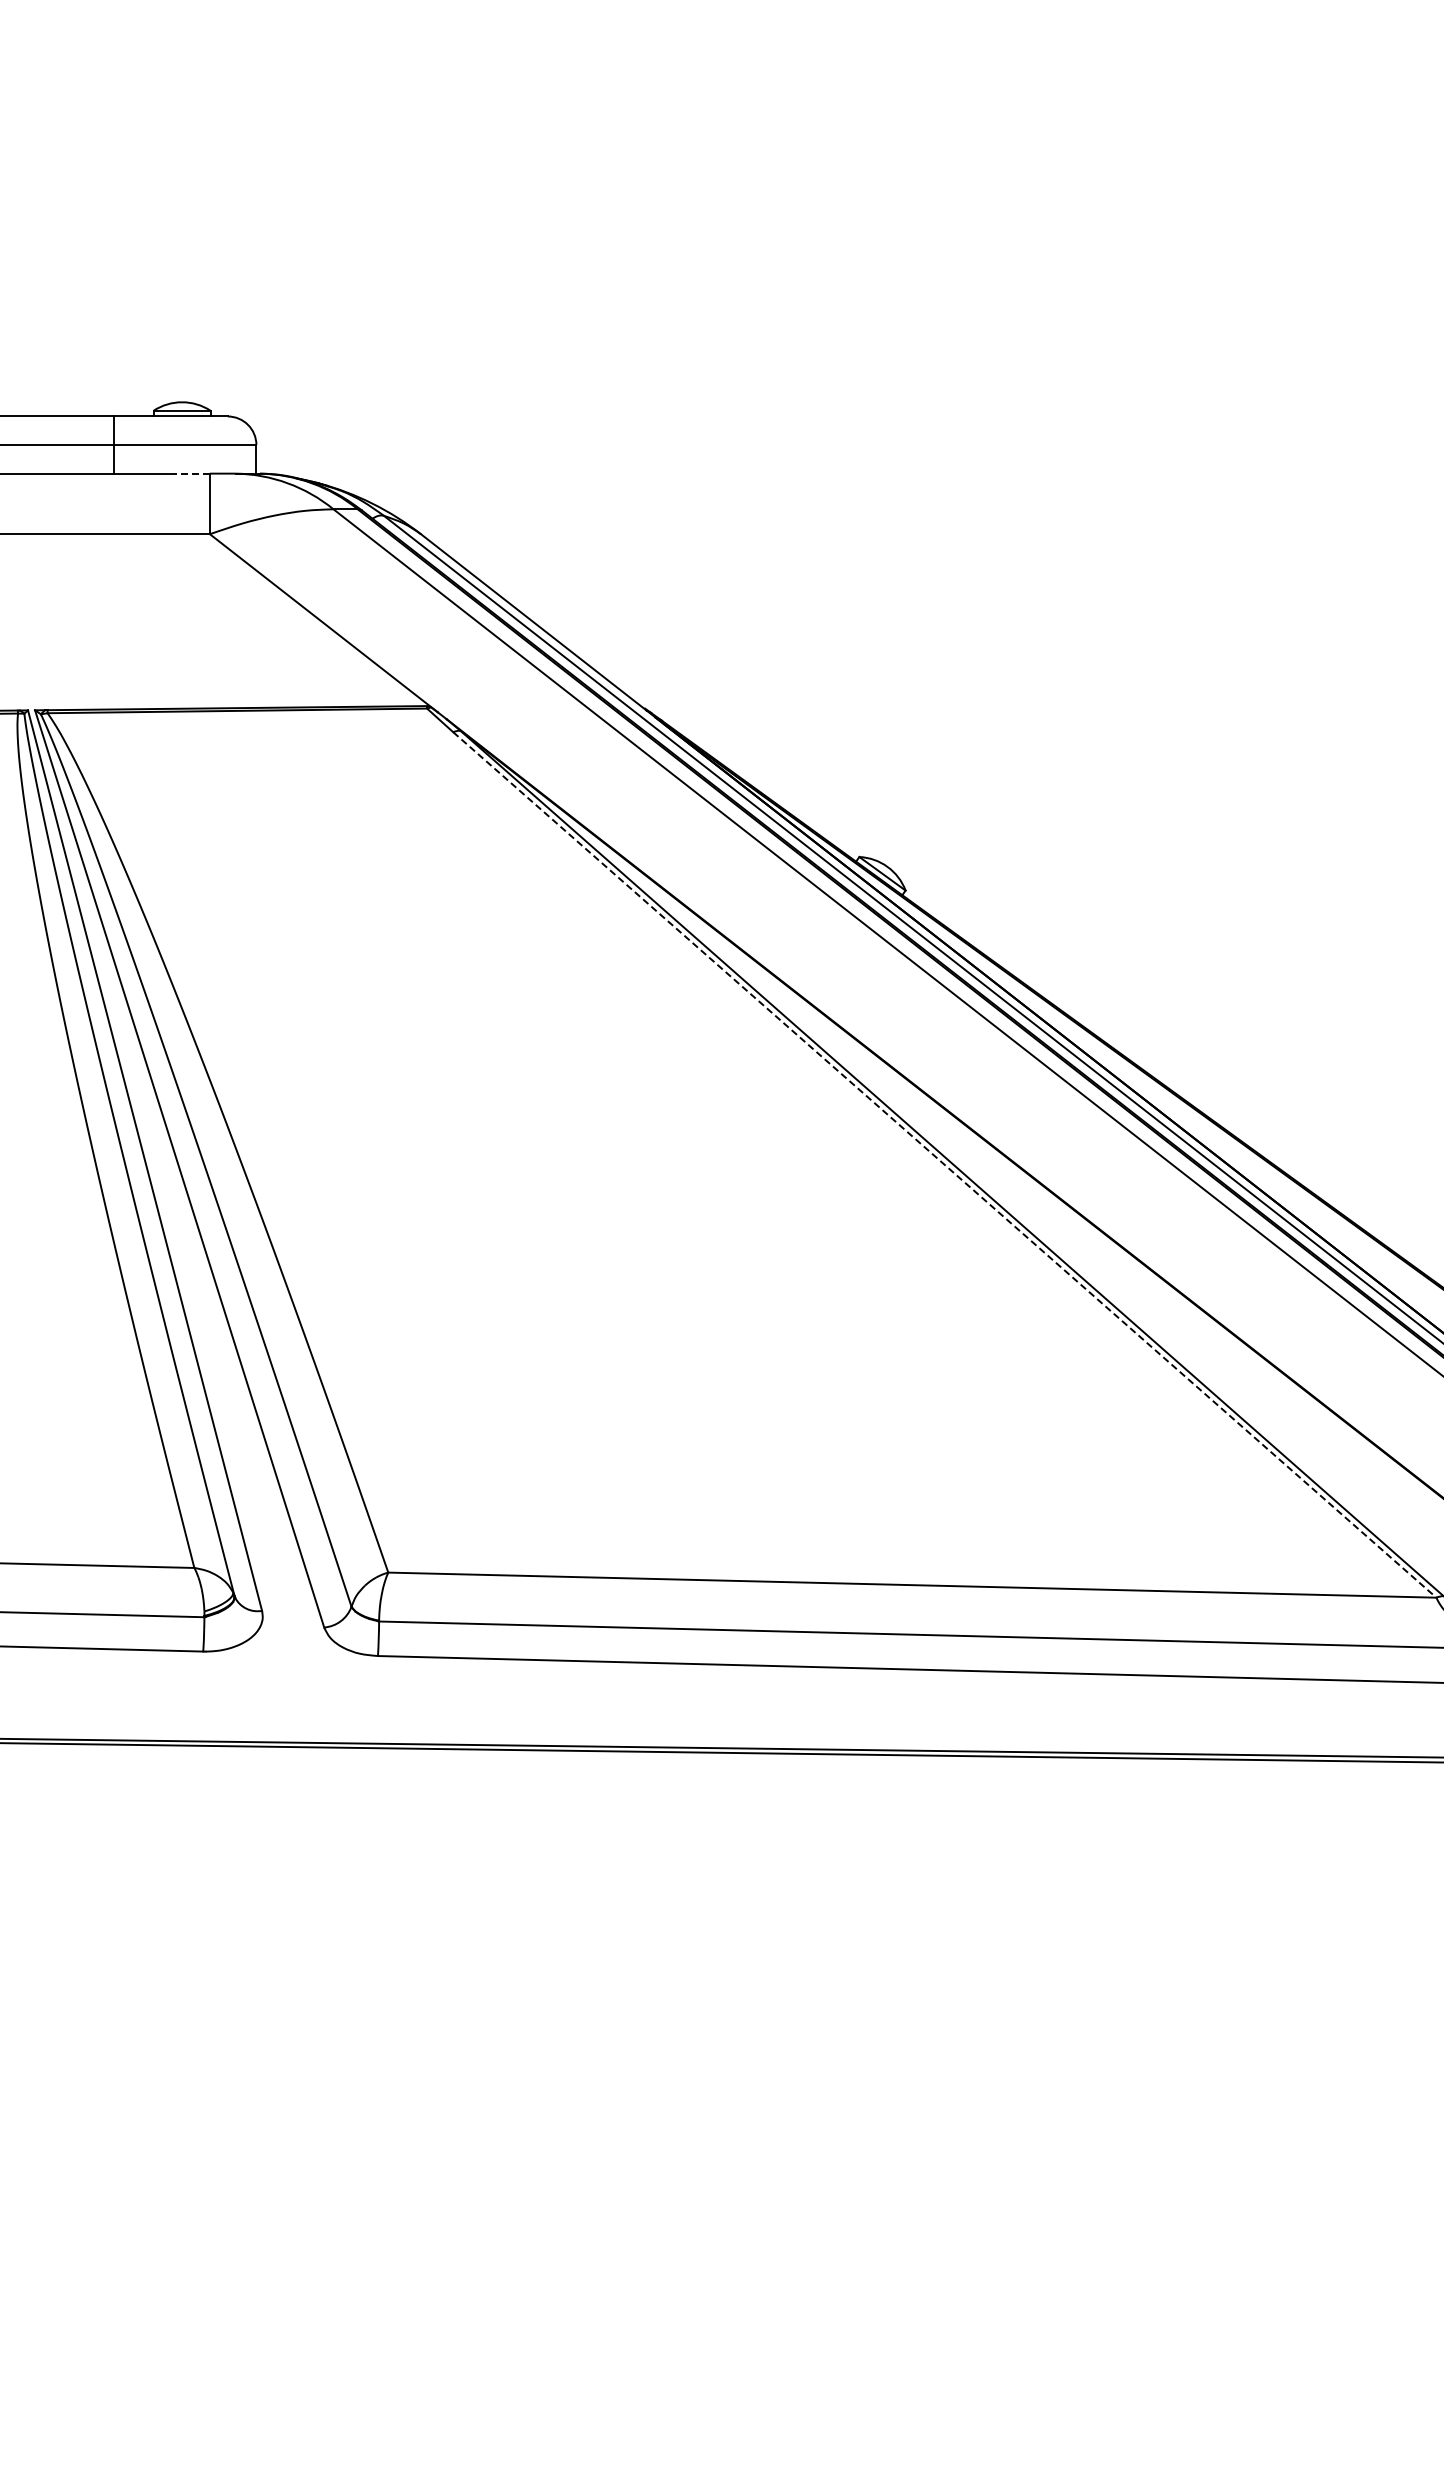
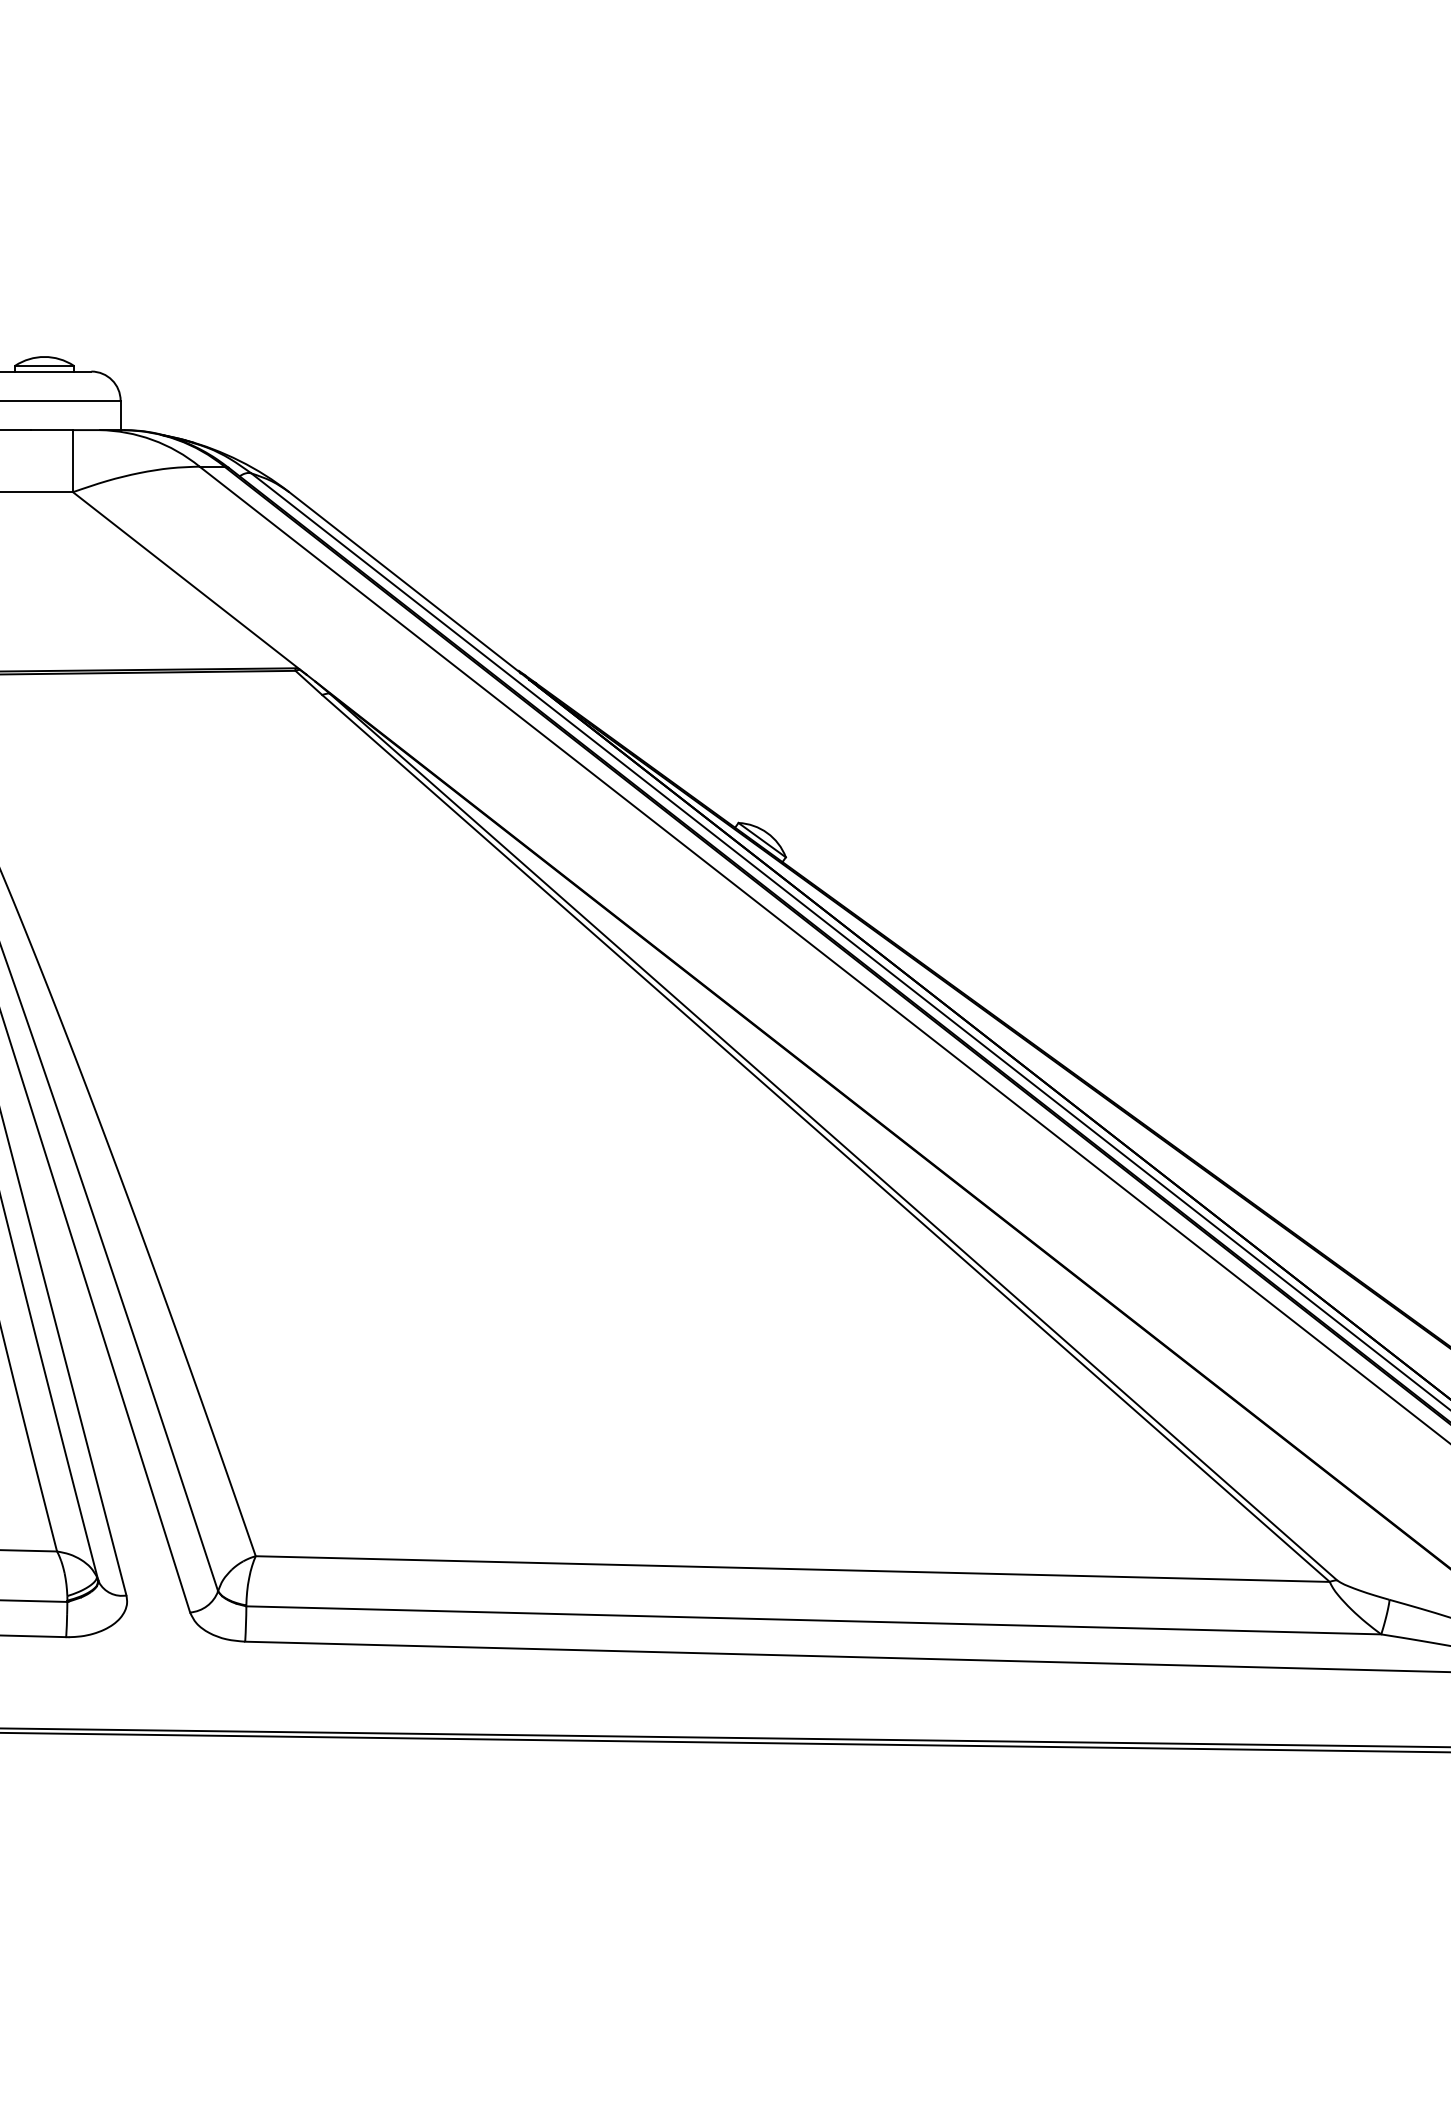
line: (189, 473) -> (52, 429), dashed -> solid
line: (944, 1164) -> (825, 1138), dashed -> solid

